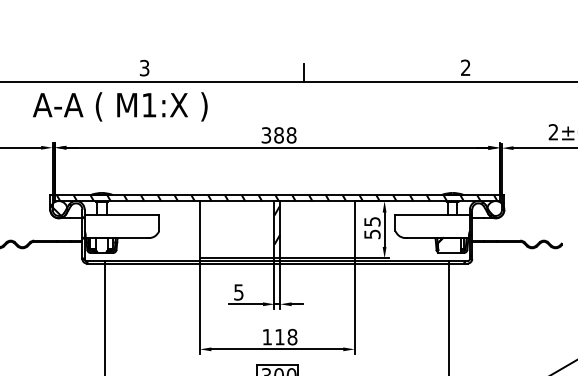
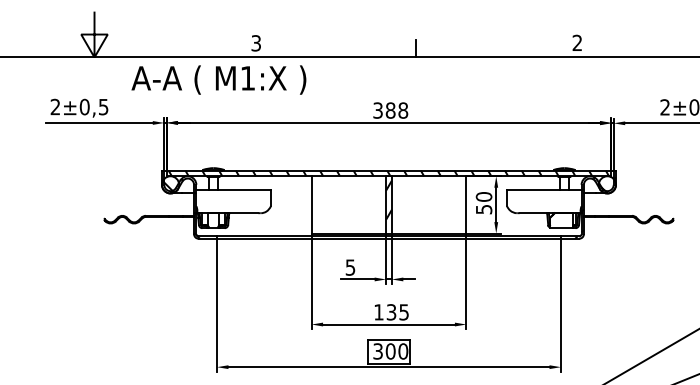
text: (119, 106) -> (218, 79), moved
text: (371, 221) -> (483, 196), 55 -> 50
text: (285, 337) -> (397, 312), 118 -> 135

